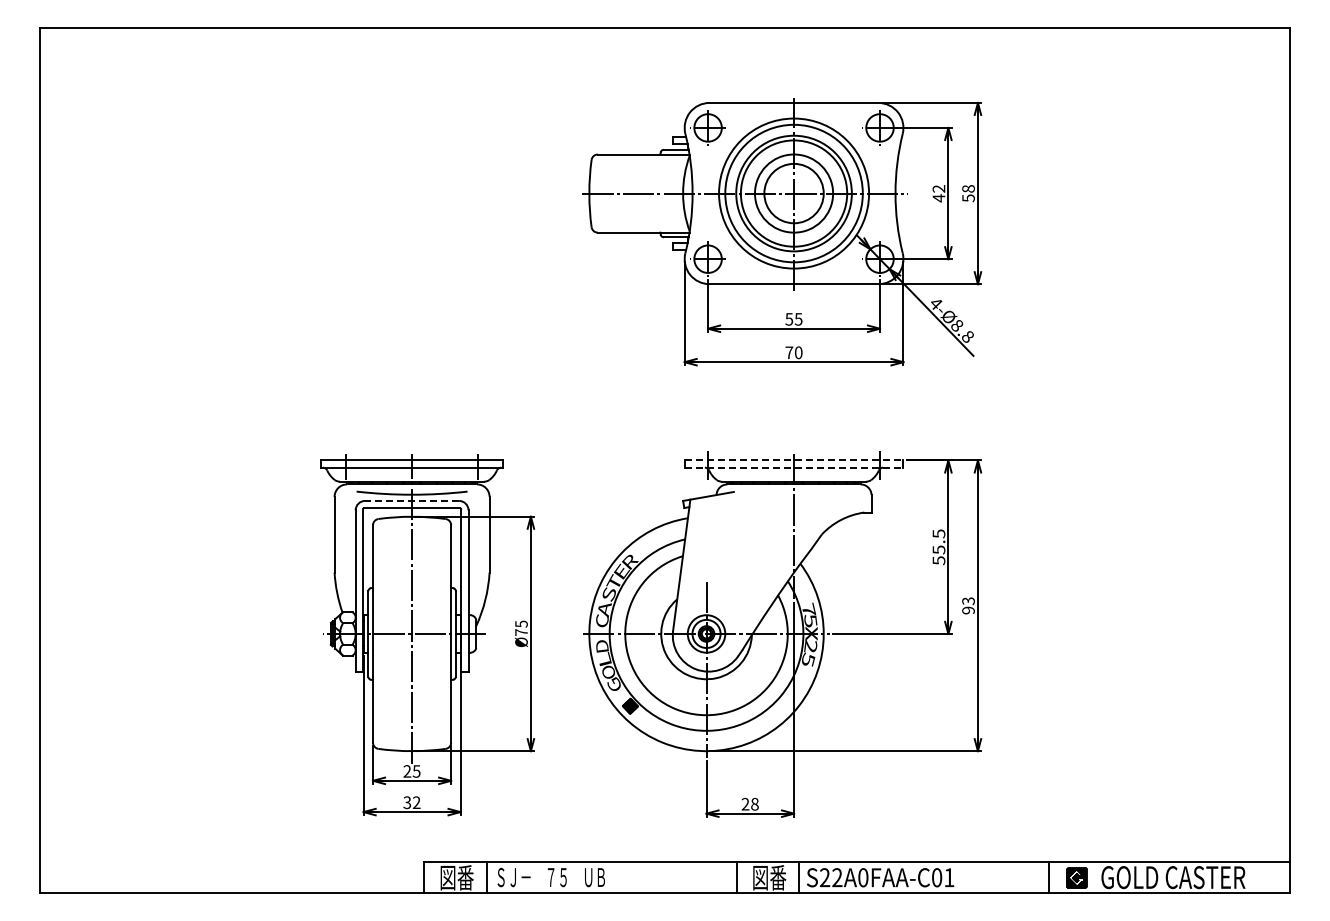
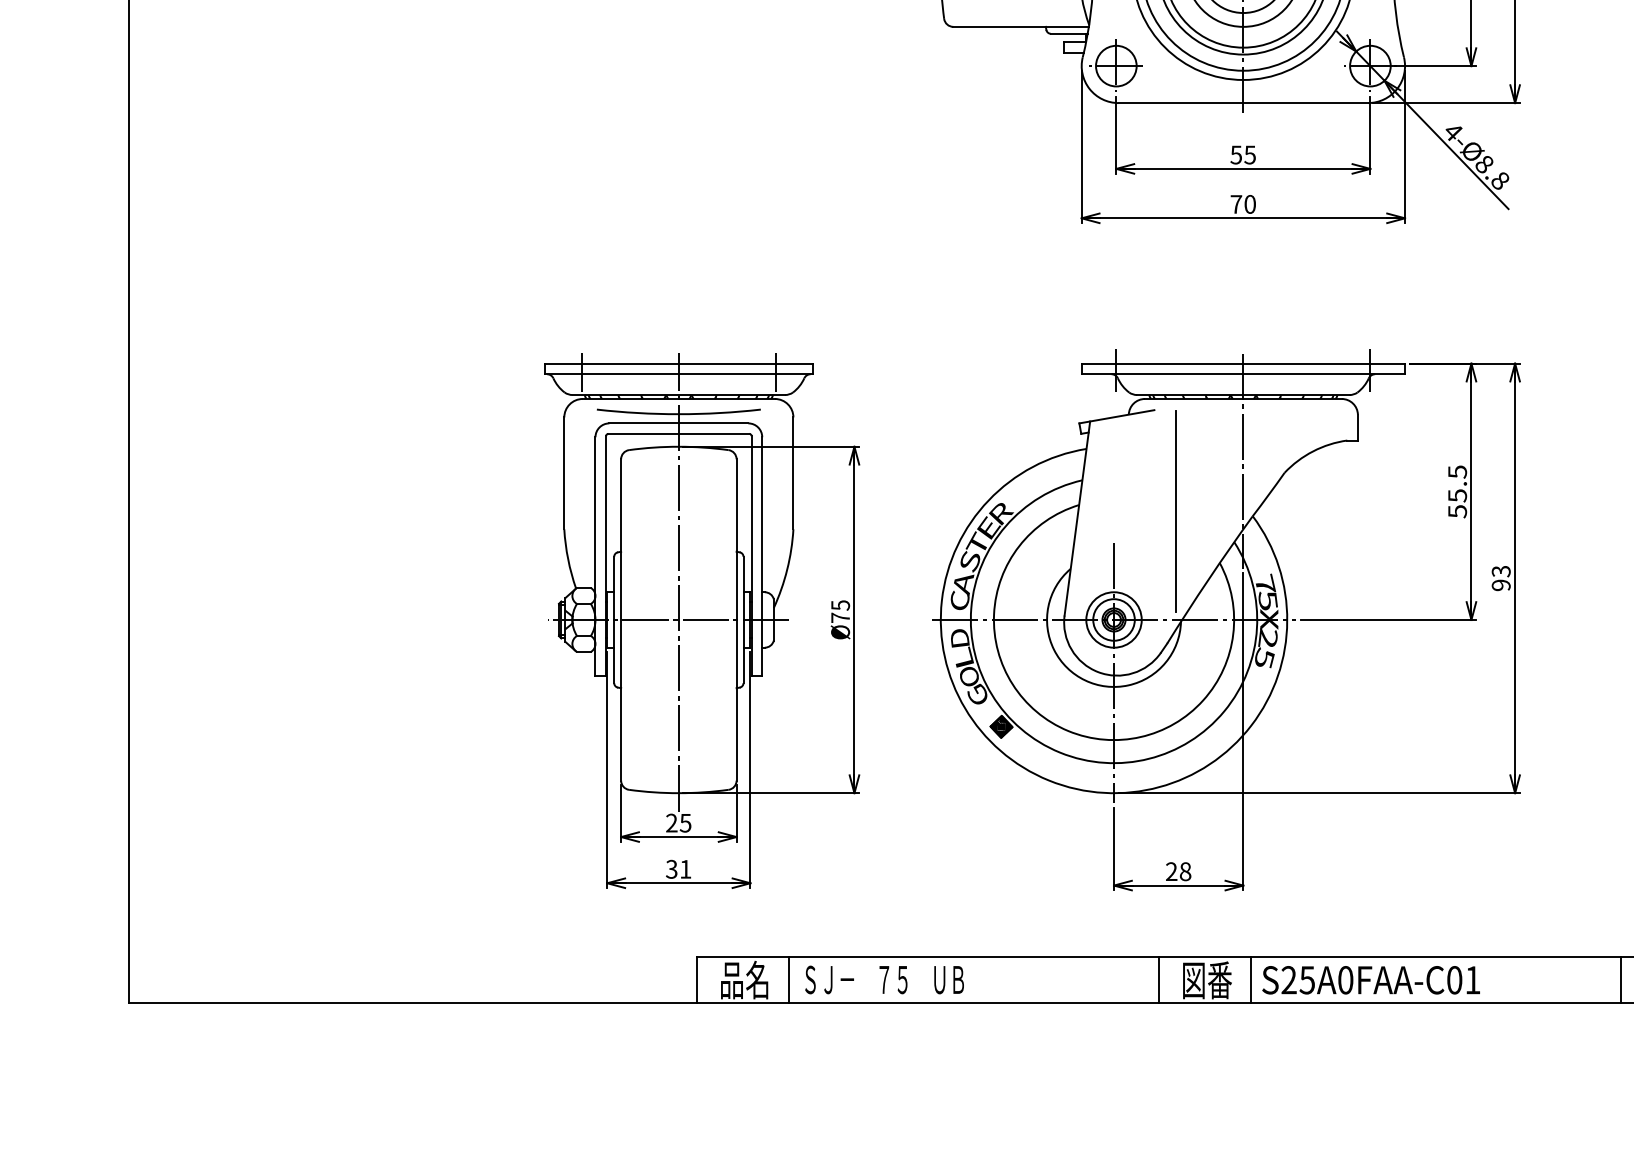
line: (794, 460) -> (1244, 363), dashed -> solid
line: (794, 467) -> (1244, 373), dashed -> solid
line: (411, 500) -> (677, 422), dashed -> solid
line: (748, 560) -> (1176, 511), added
text: (416, 802) -> (685, 869), 32 -> 31
text: (456, 877) -> (744, 979), 図番 -> 品名
text: (837, 877) -> (1307, 979), S22A0FAA-C01 -> S25A0FAA-C01

